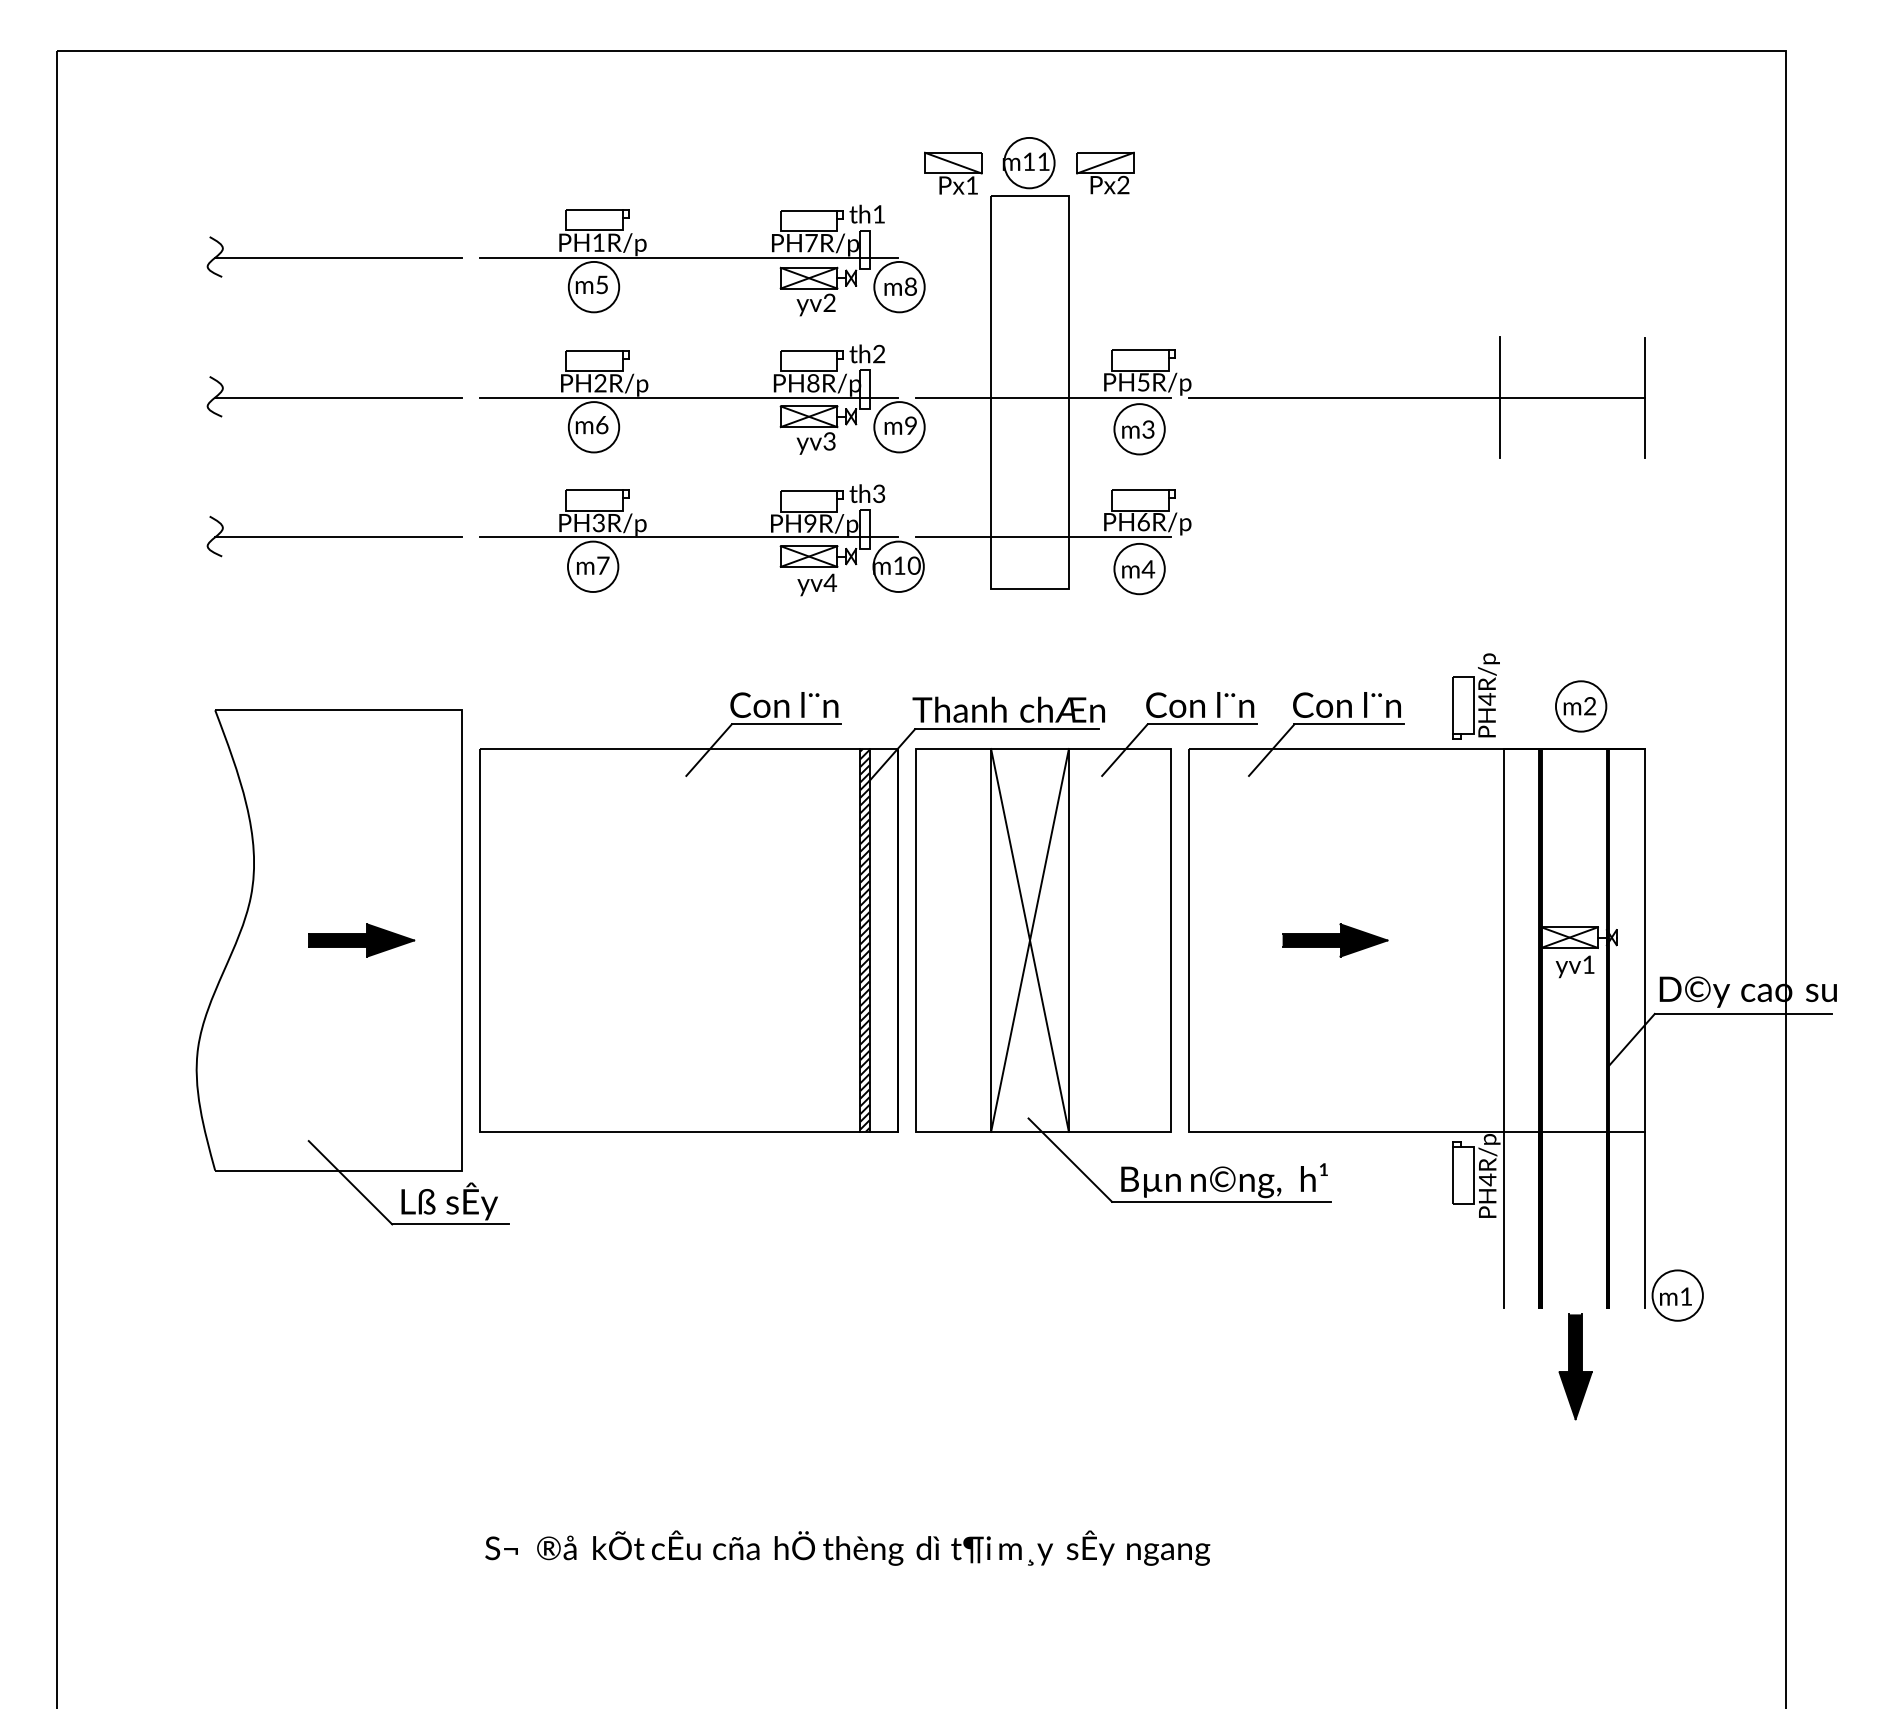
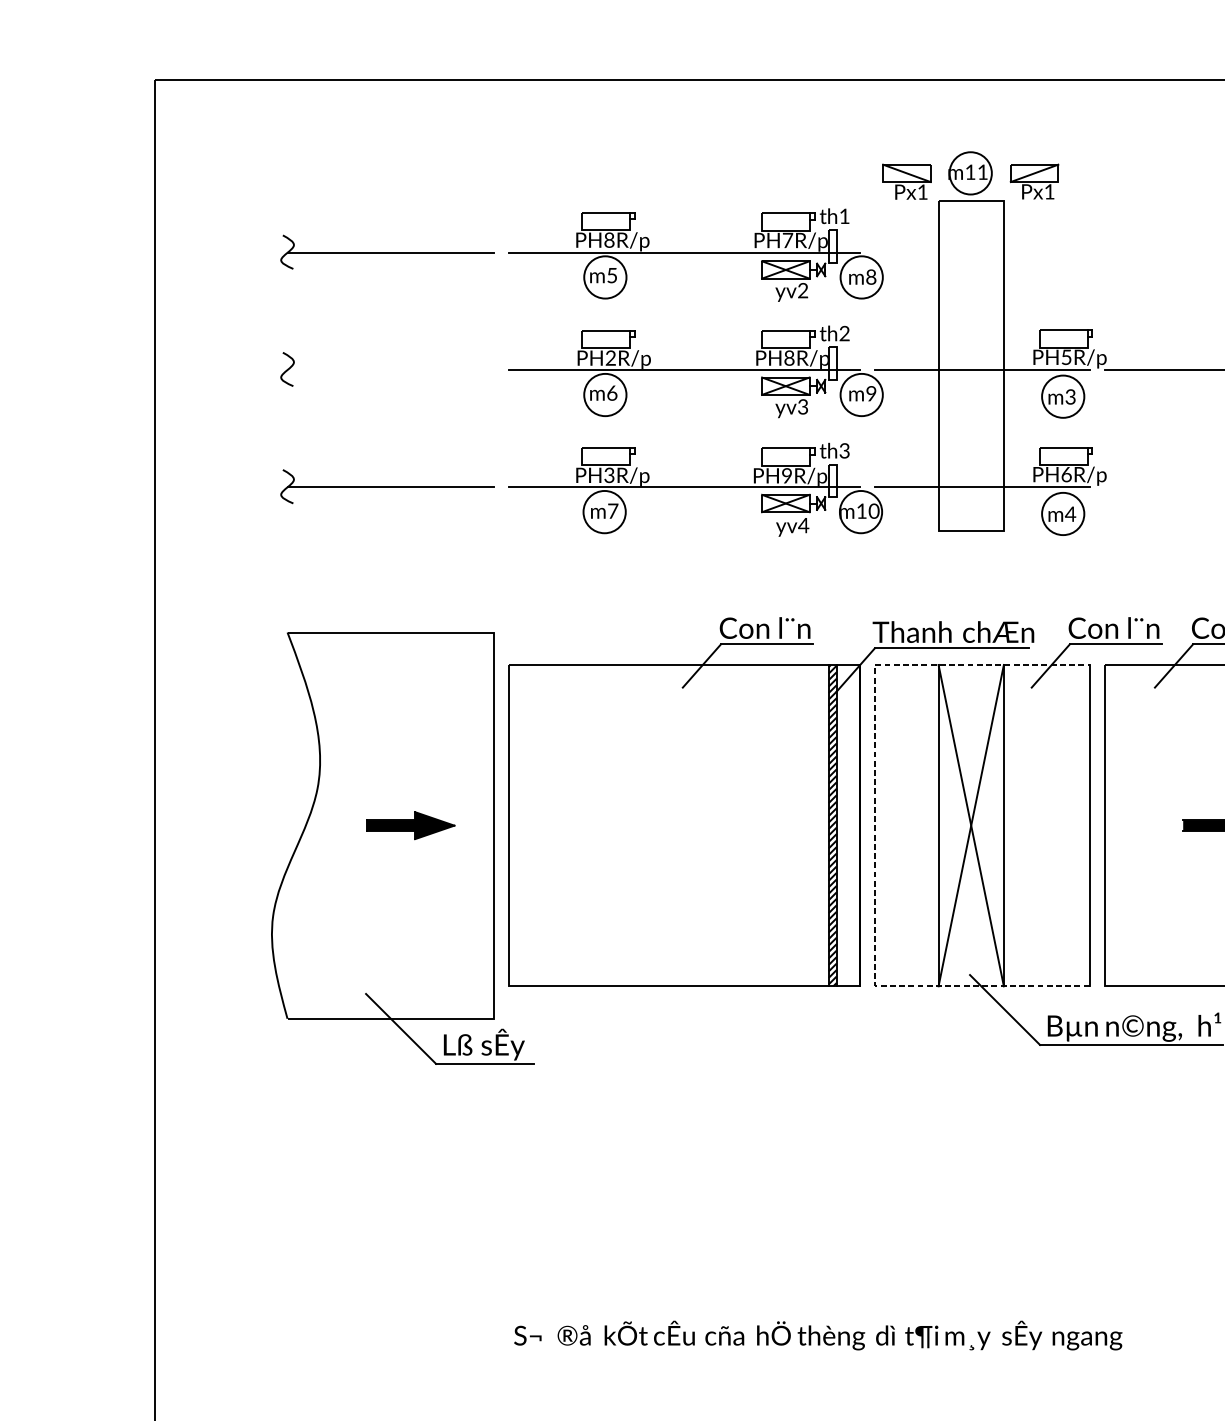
text: (1123, 184) -> (1049, 191), Px2 -> Px1
text: (598, 242) -> (609, 239), PH1R/p -> PH8R/p
line: (338, 397) -> (390, 370), removed
line: (915, 939) -> (875, 824), solid -> dashed

